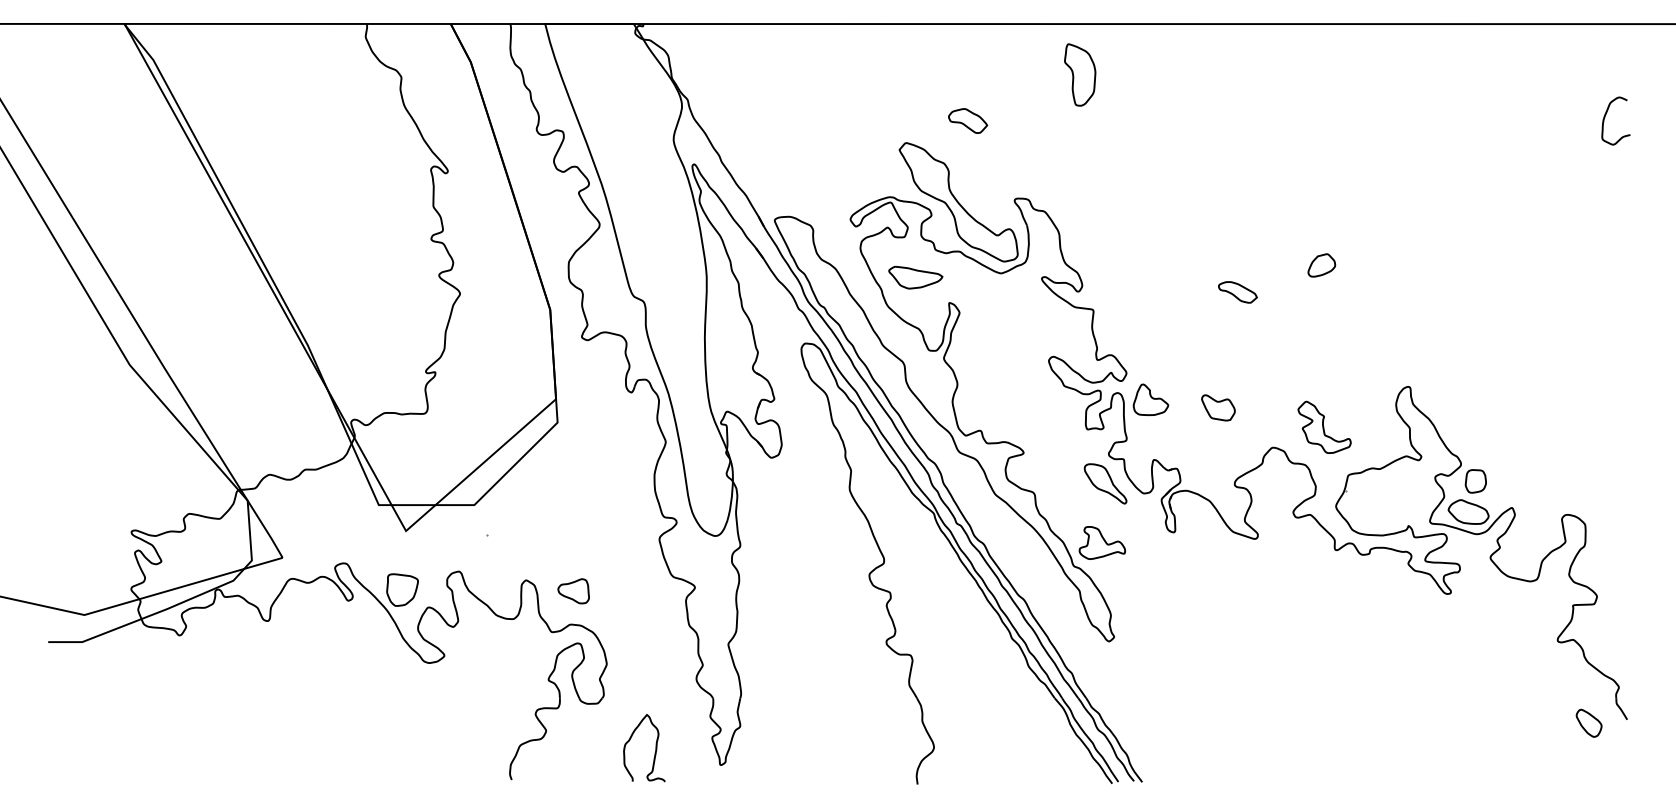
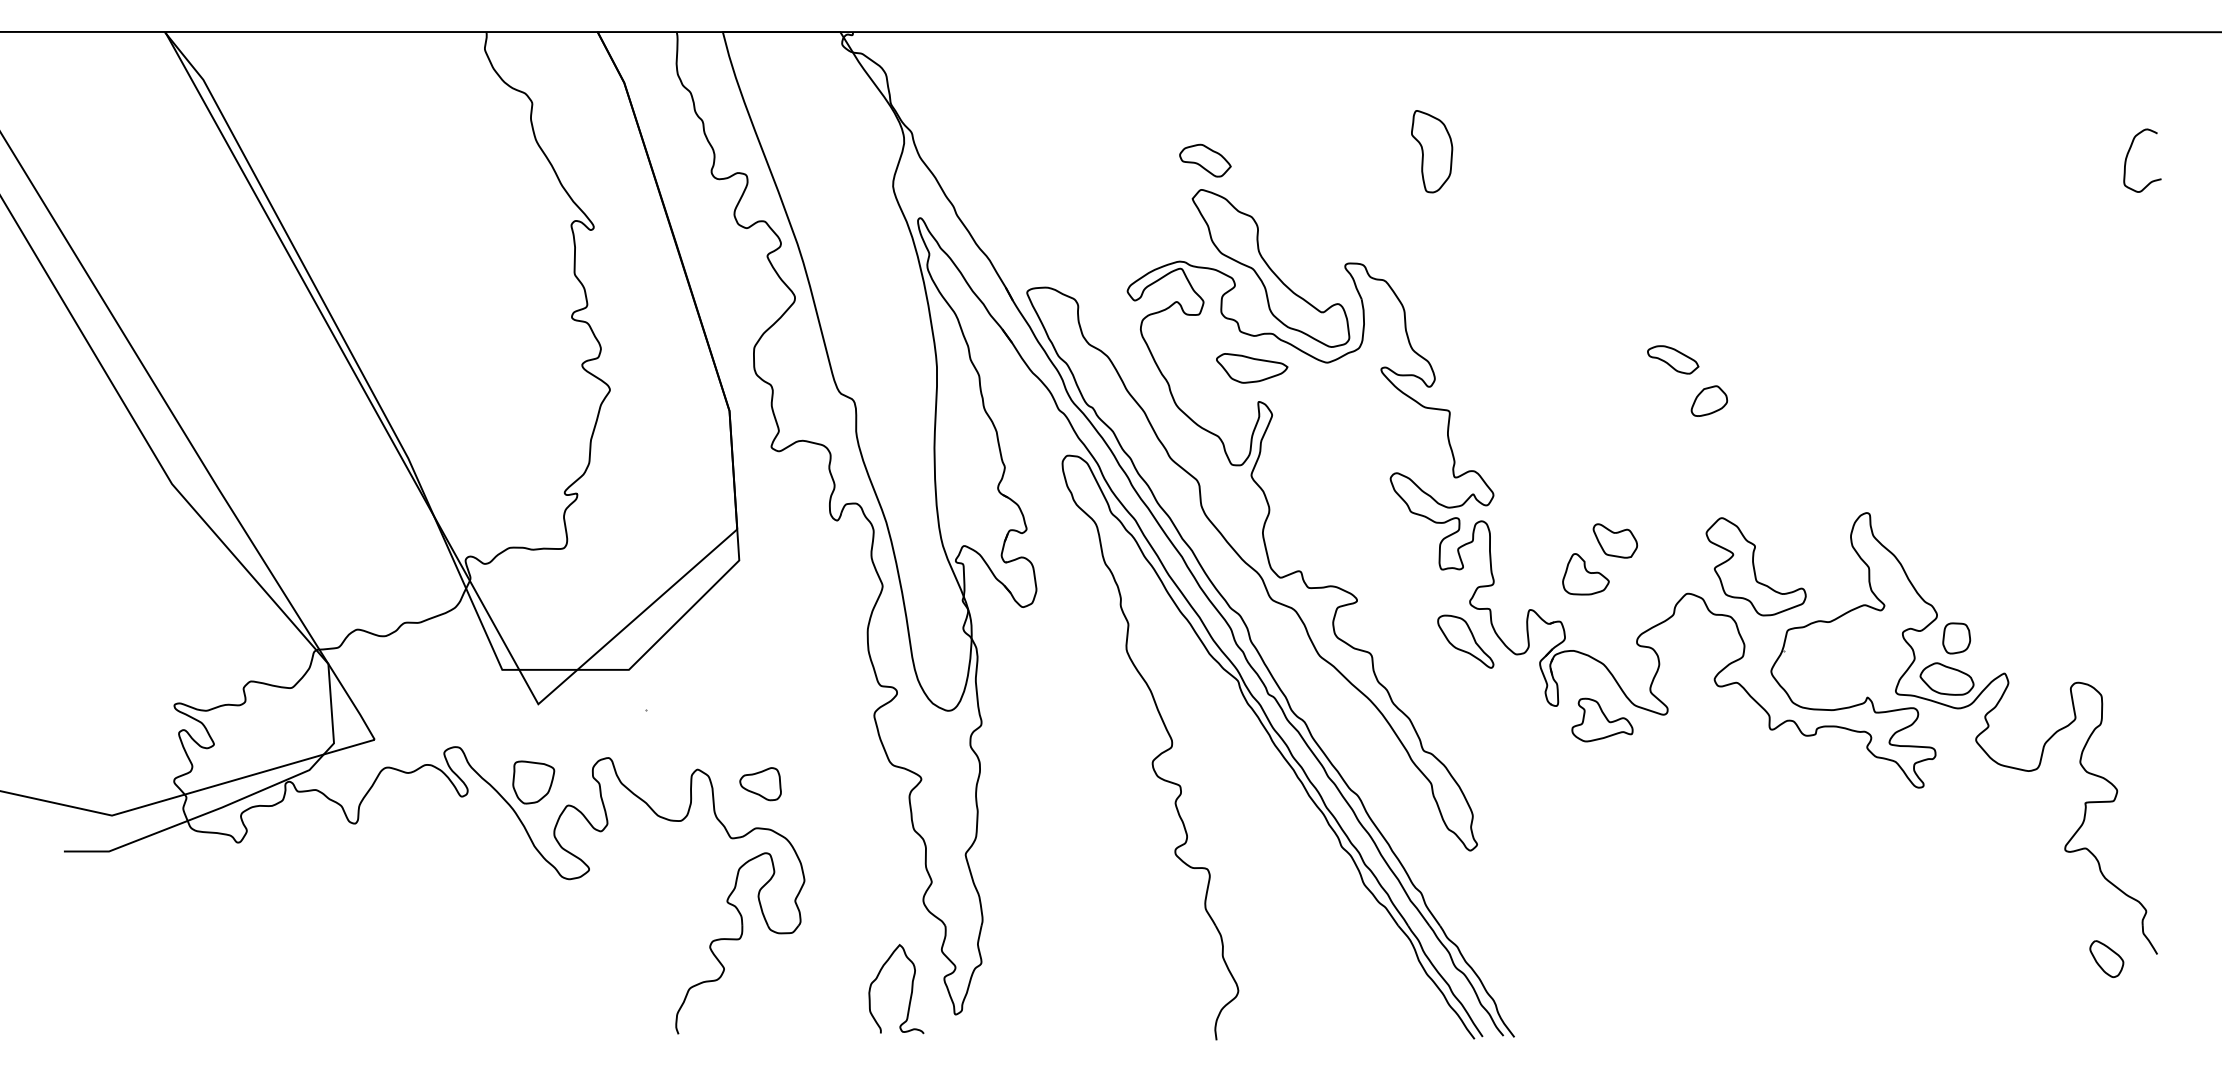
part: (1080, 74) -> (1432, 151), moved
part: (968, 120) -> (1205, 160), moved
part: (1321, 264) -> (1709, 400), moved
part: (916, 277) -> (1252, 368), moved
part: (1238, 292) -> (1673, 359), moved
part: (1150, 399) -> (1585, 574), moved
part: (1324, 427) -> (1755, 566), size x1.43
part: (1102, 542) -> (1602, 719), moved
curve: (655, 751) -> (910, 993), moved

